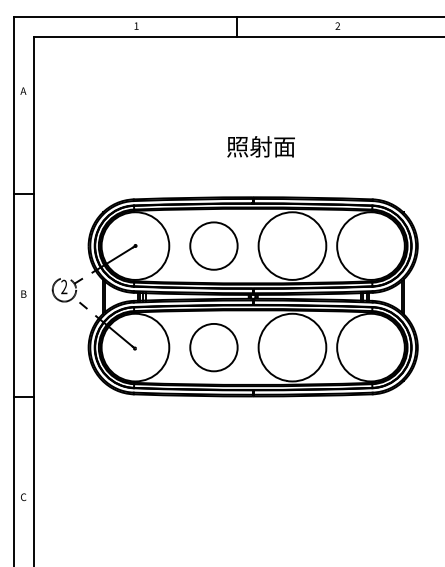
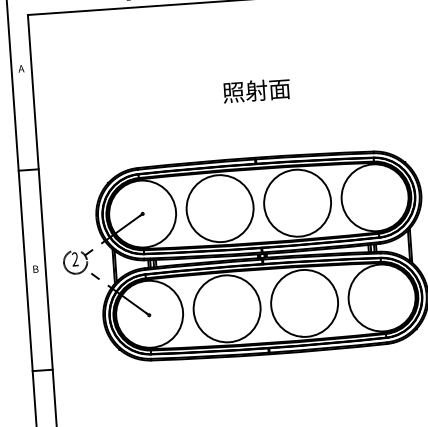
text: (260, 146) -> (256, 90), moved
circle: (213, 245) -> (219, 208), size x1.43
circle: (213, 347) -> (226, 308), size x1.43

